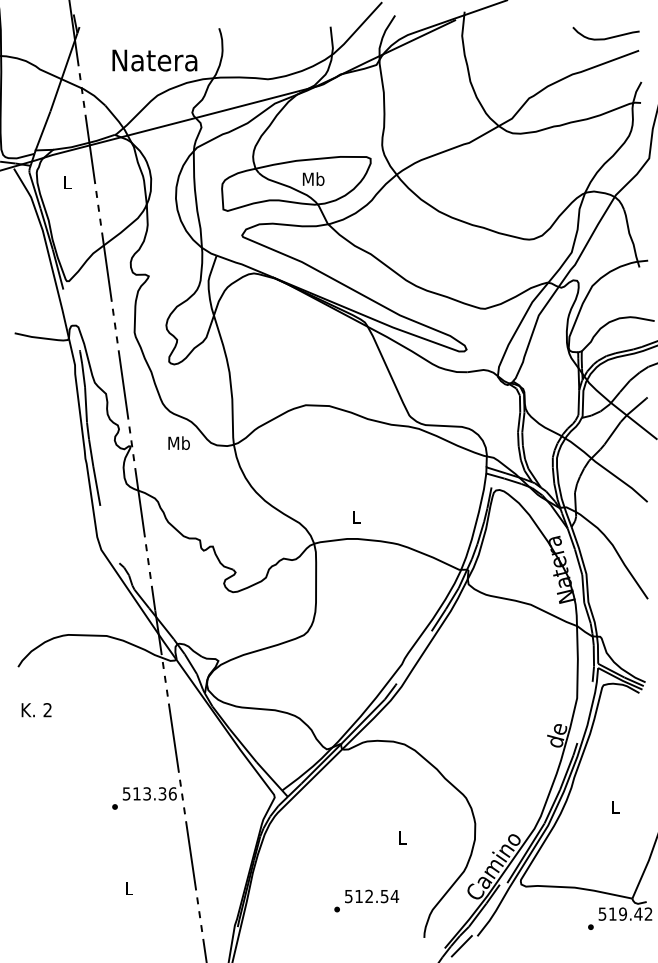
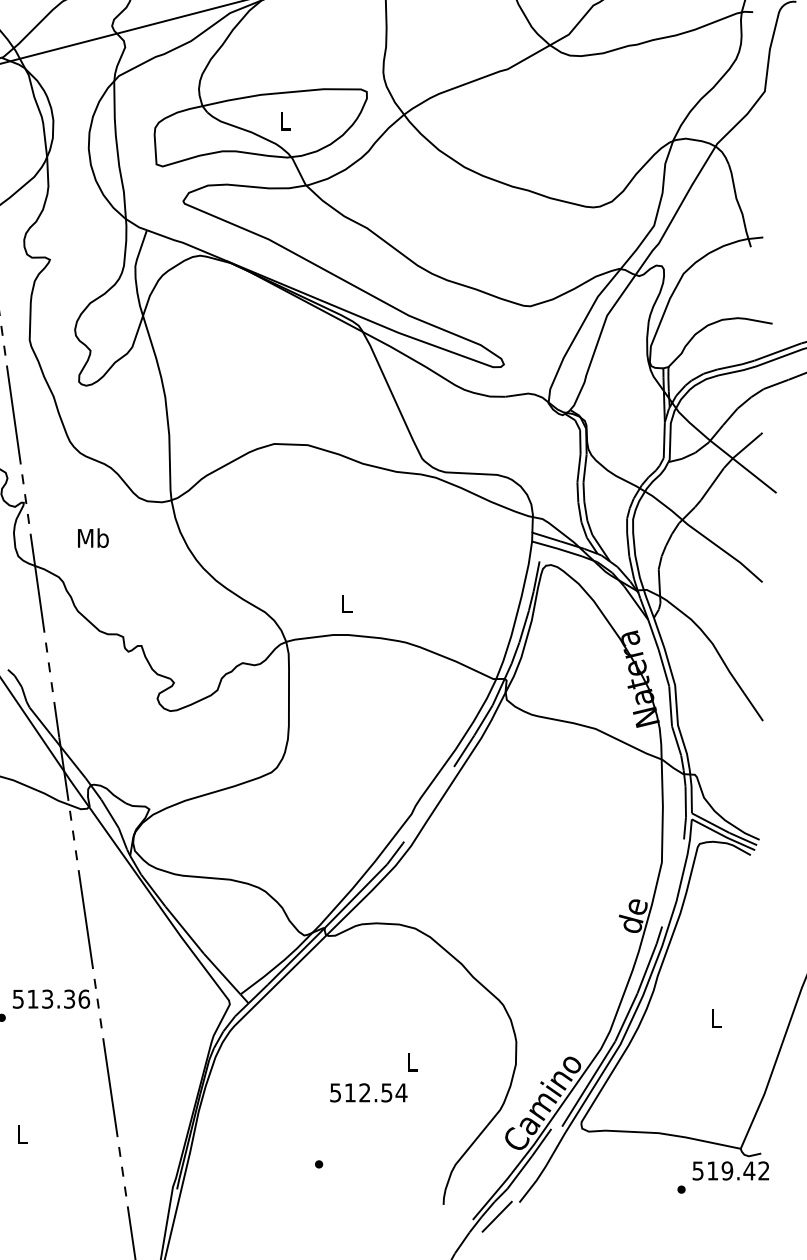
text: (313, 178) -> (285, 120), Mb -> L
text: (178, 442) -> (92, 537), moved
text: (372, 896) -> (369, 1092), moved

